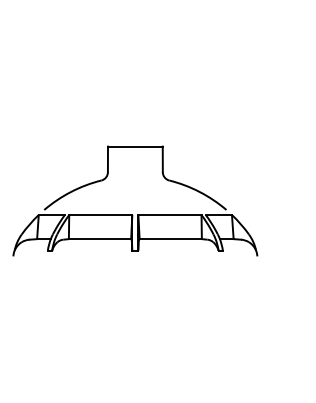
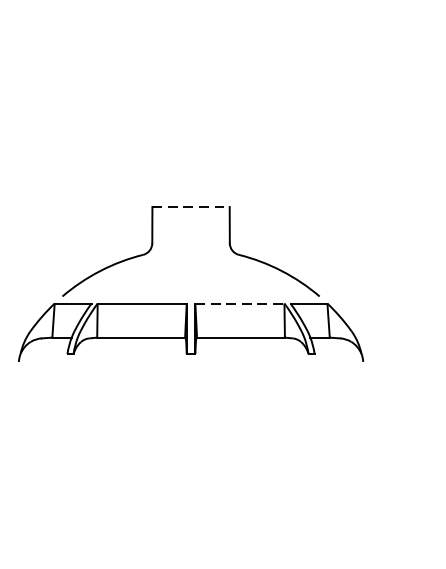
line: (135, 146) -> (191, 206), solid -> dashed
line: (169, 214) -> (239, 302), solid -> dashed

